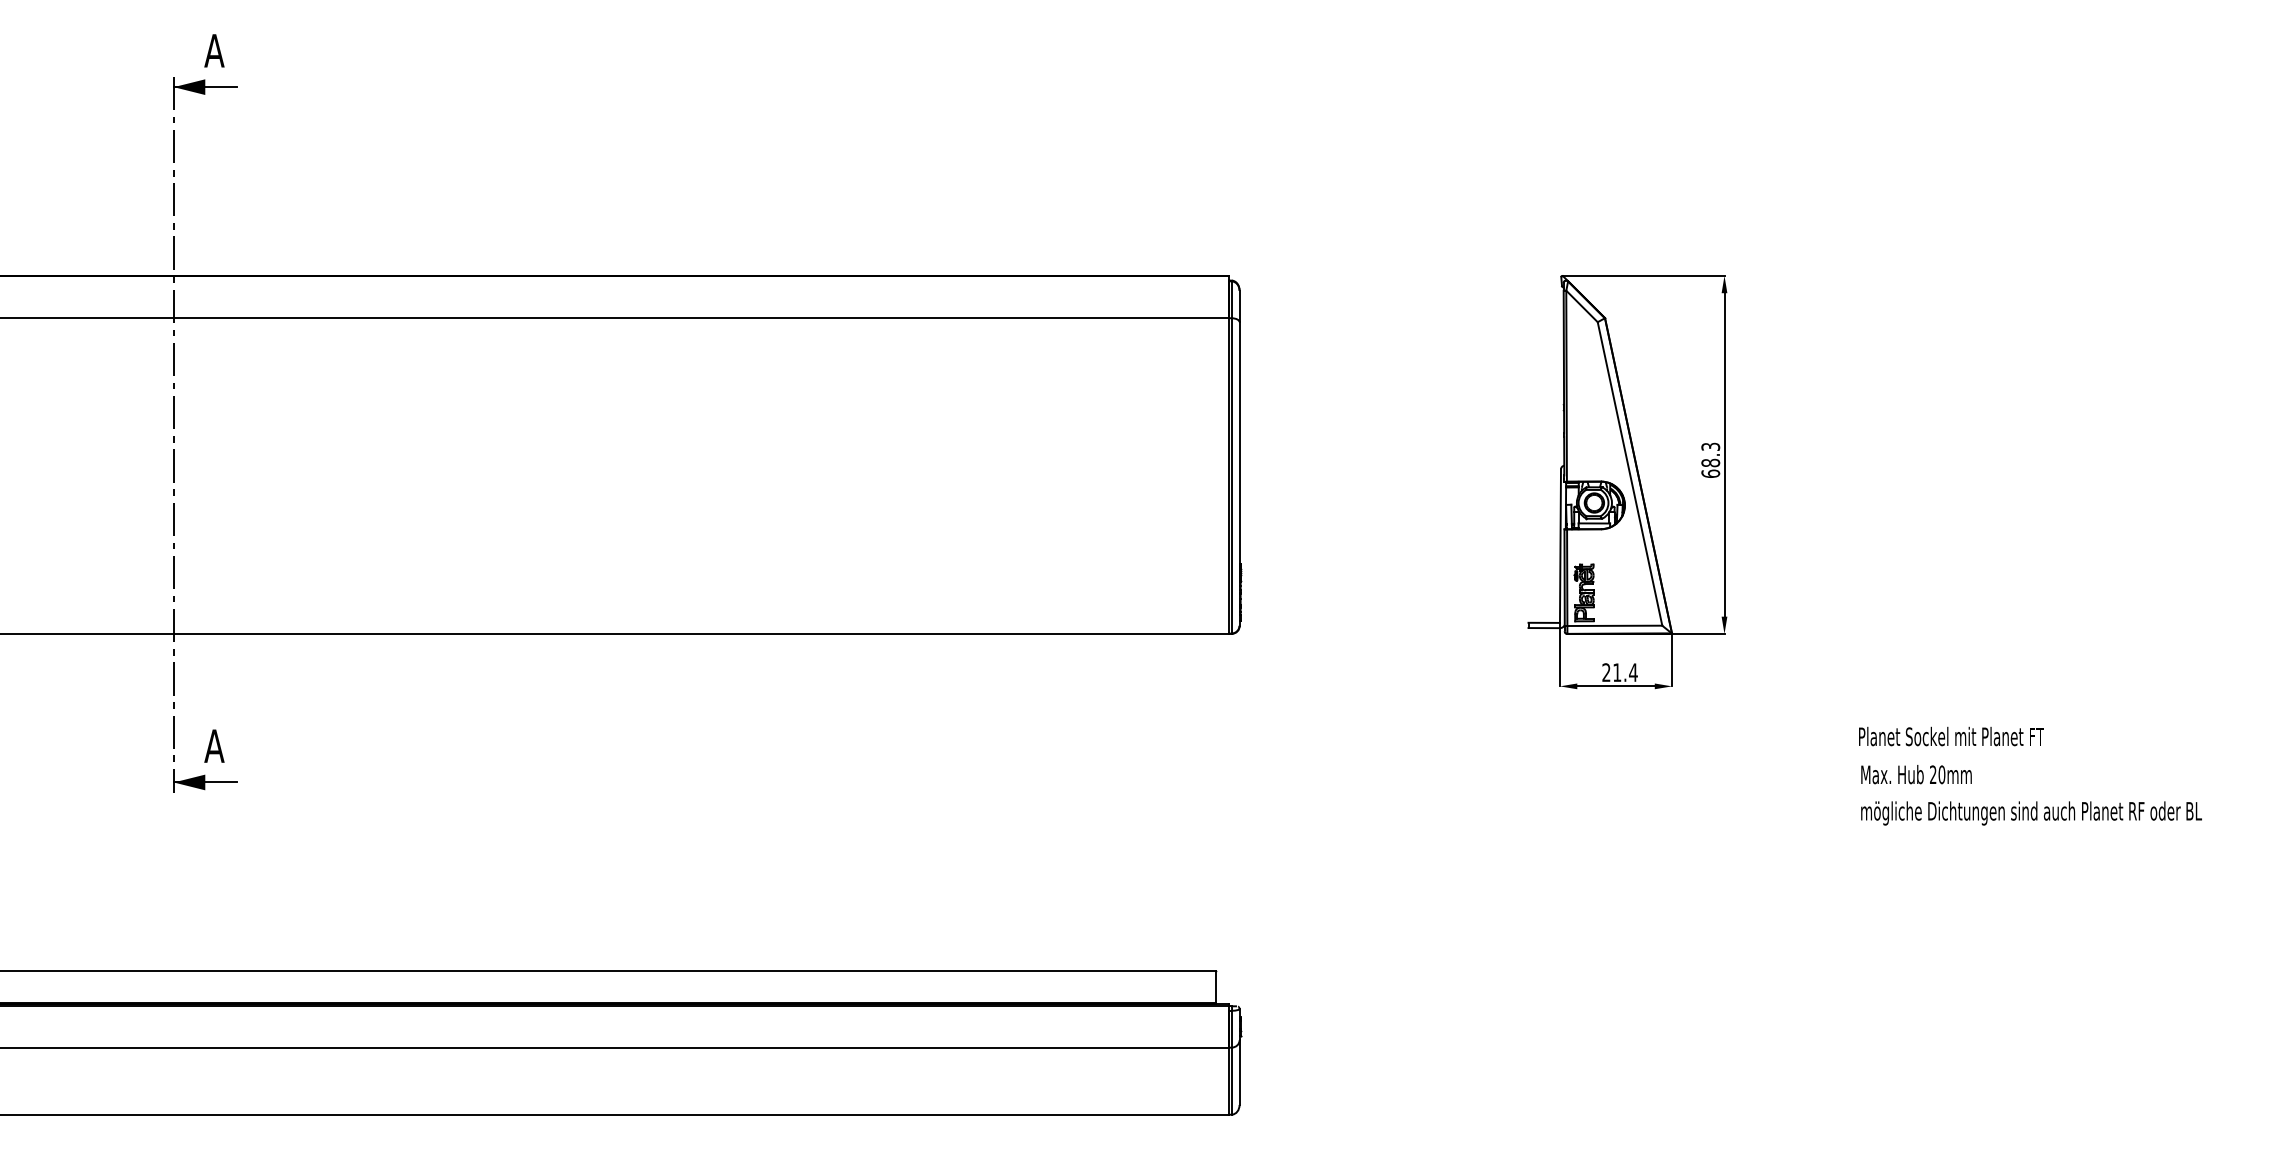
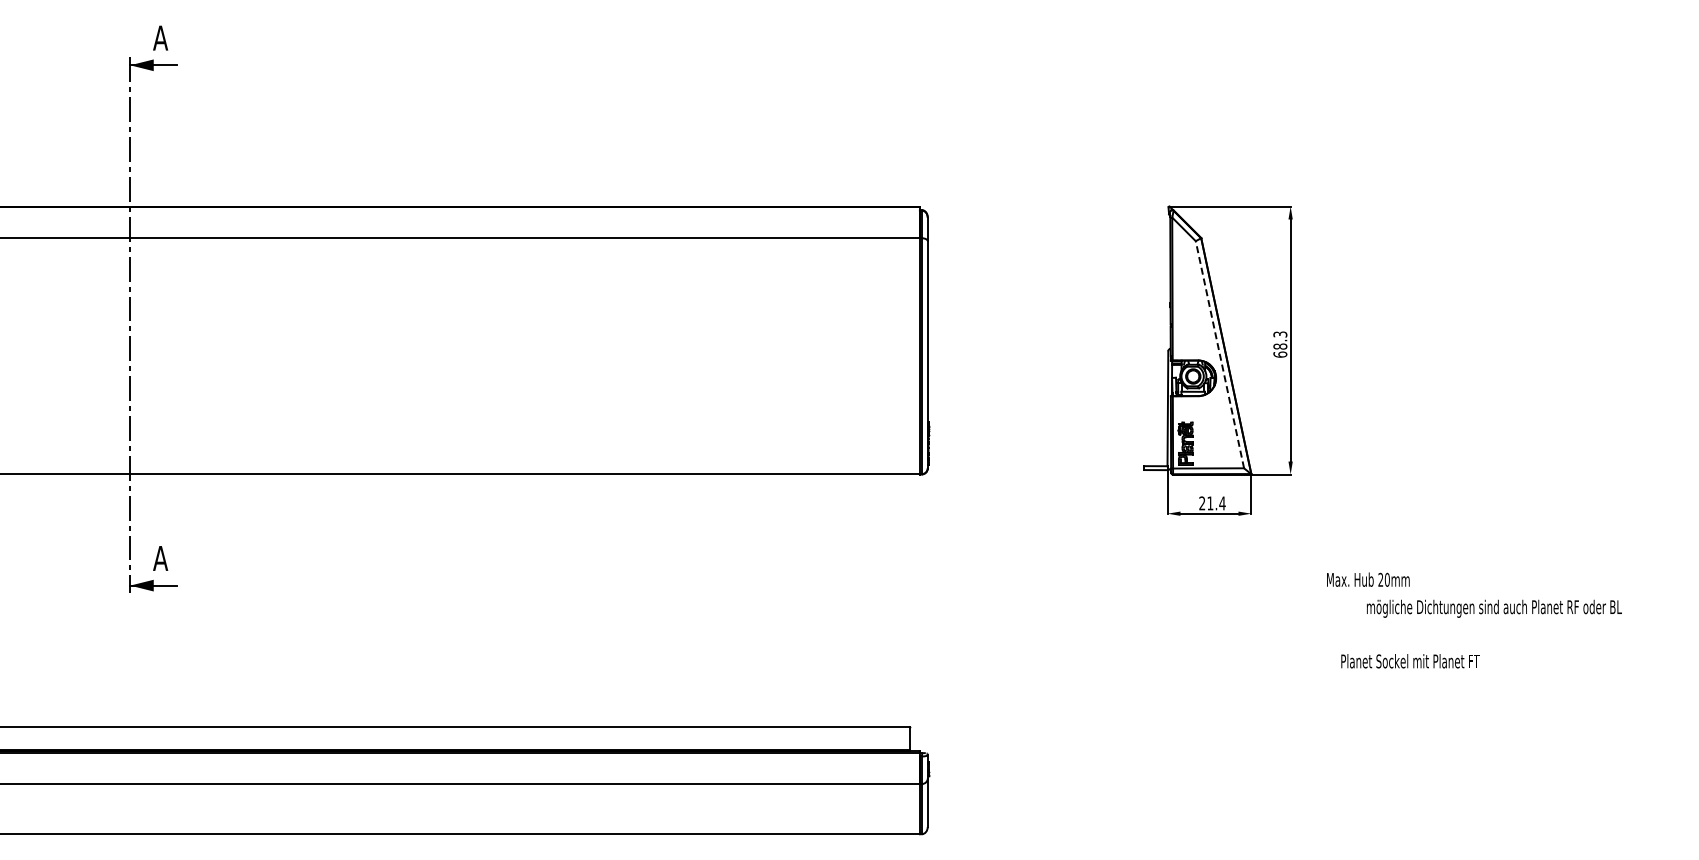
line: (1629, 473) -> (1219, 354), solid -> dashed
text: (1951, 736) -> (1410, 661), moved
text: (1916, 774) -> (1368, 579), moved
text: (2031, 813) -> (1494, 608), moved

